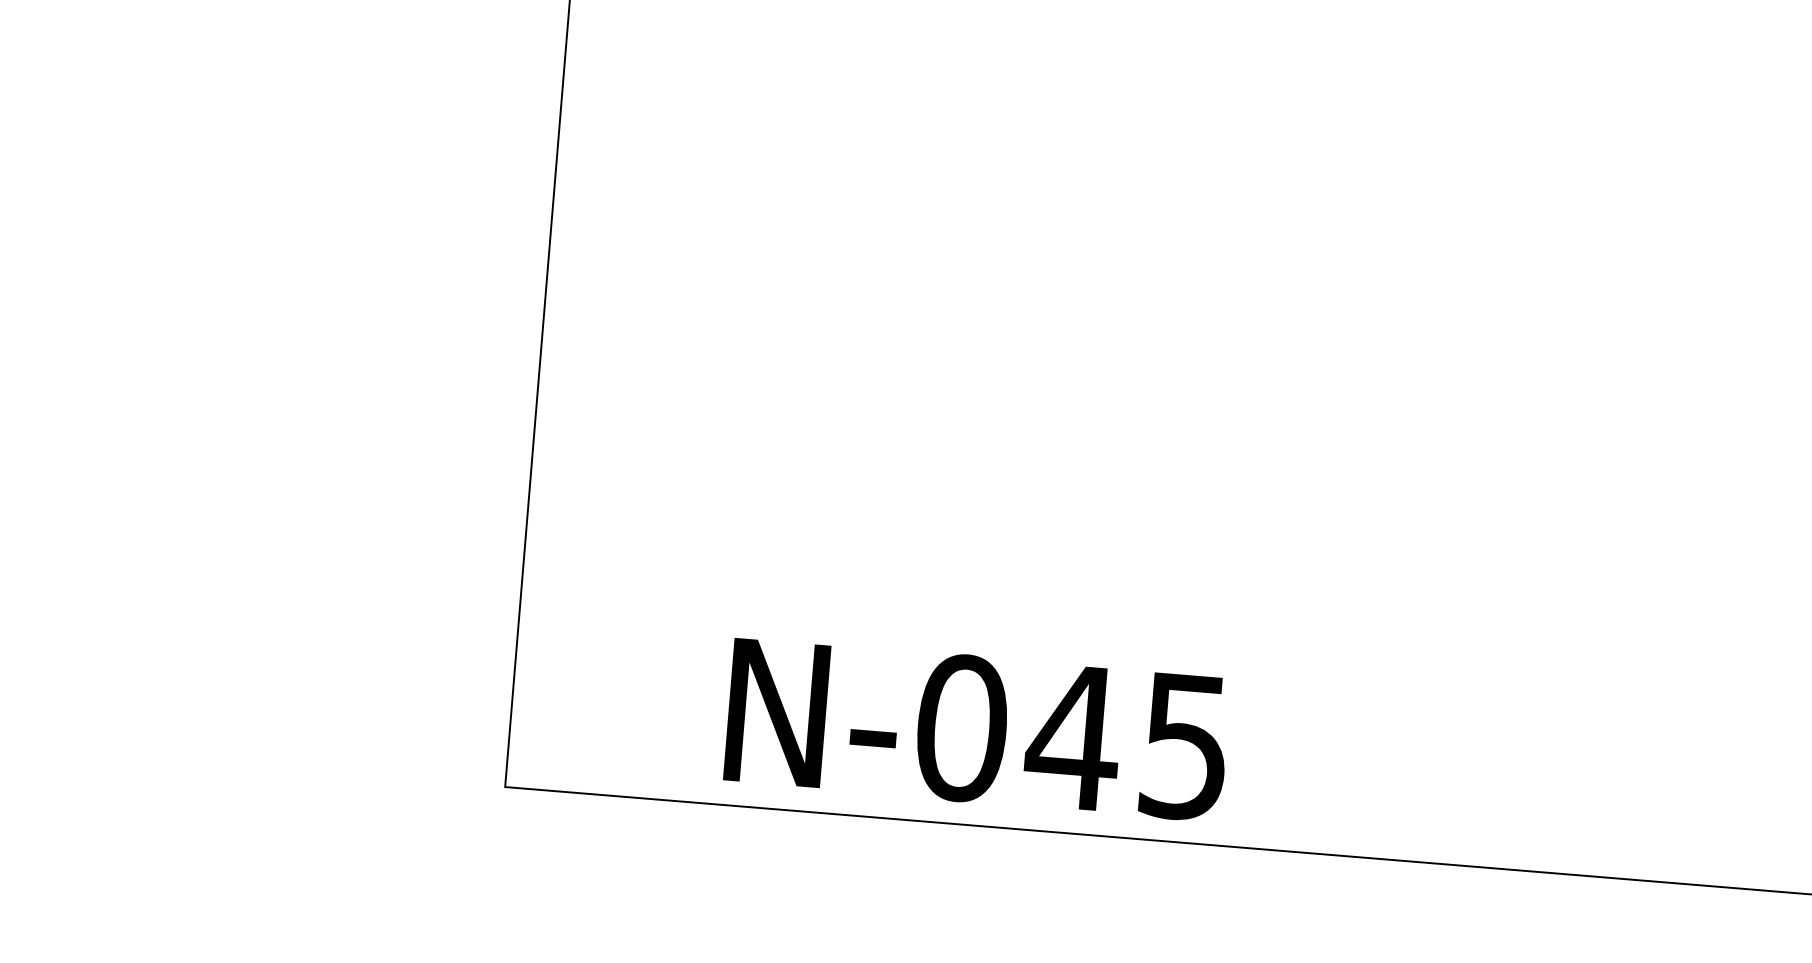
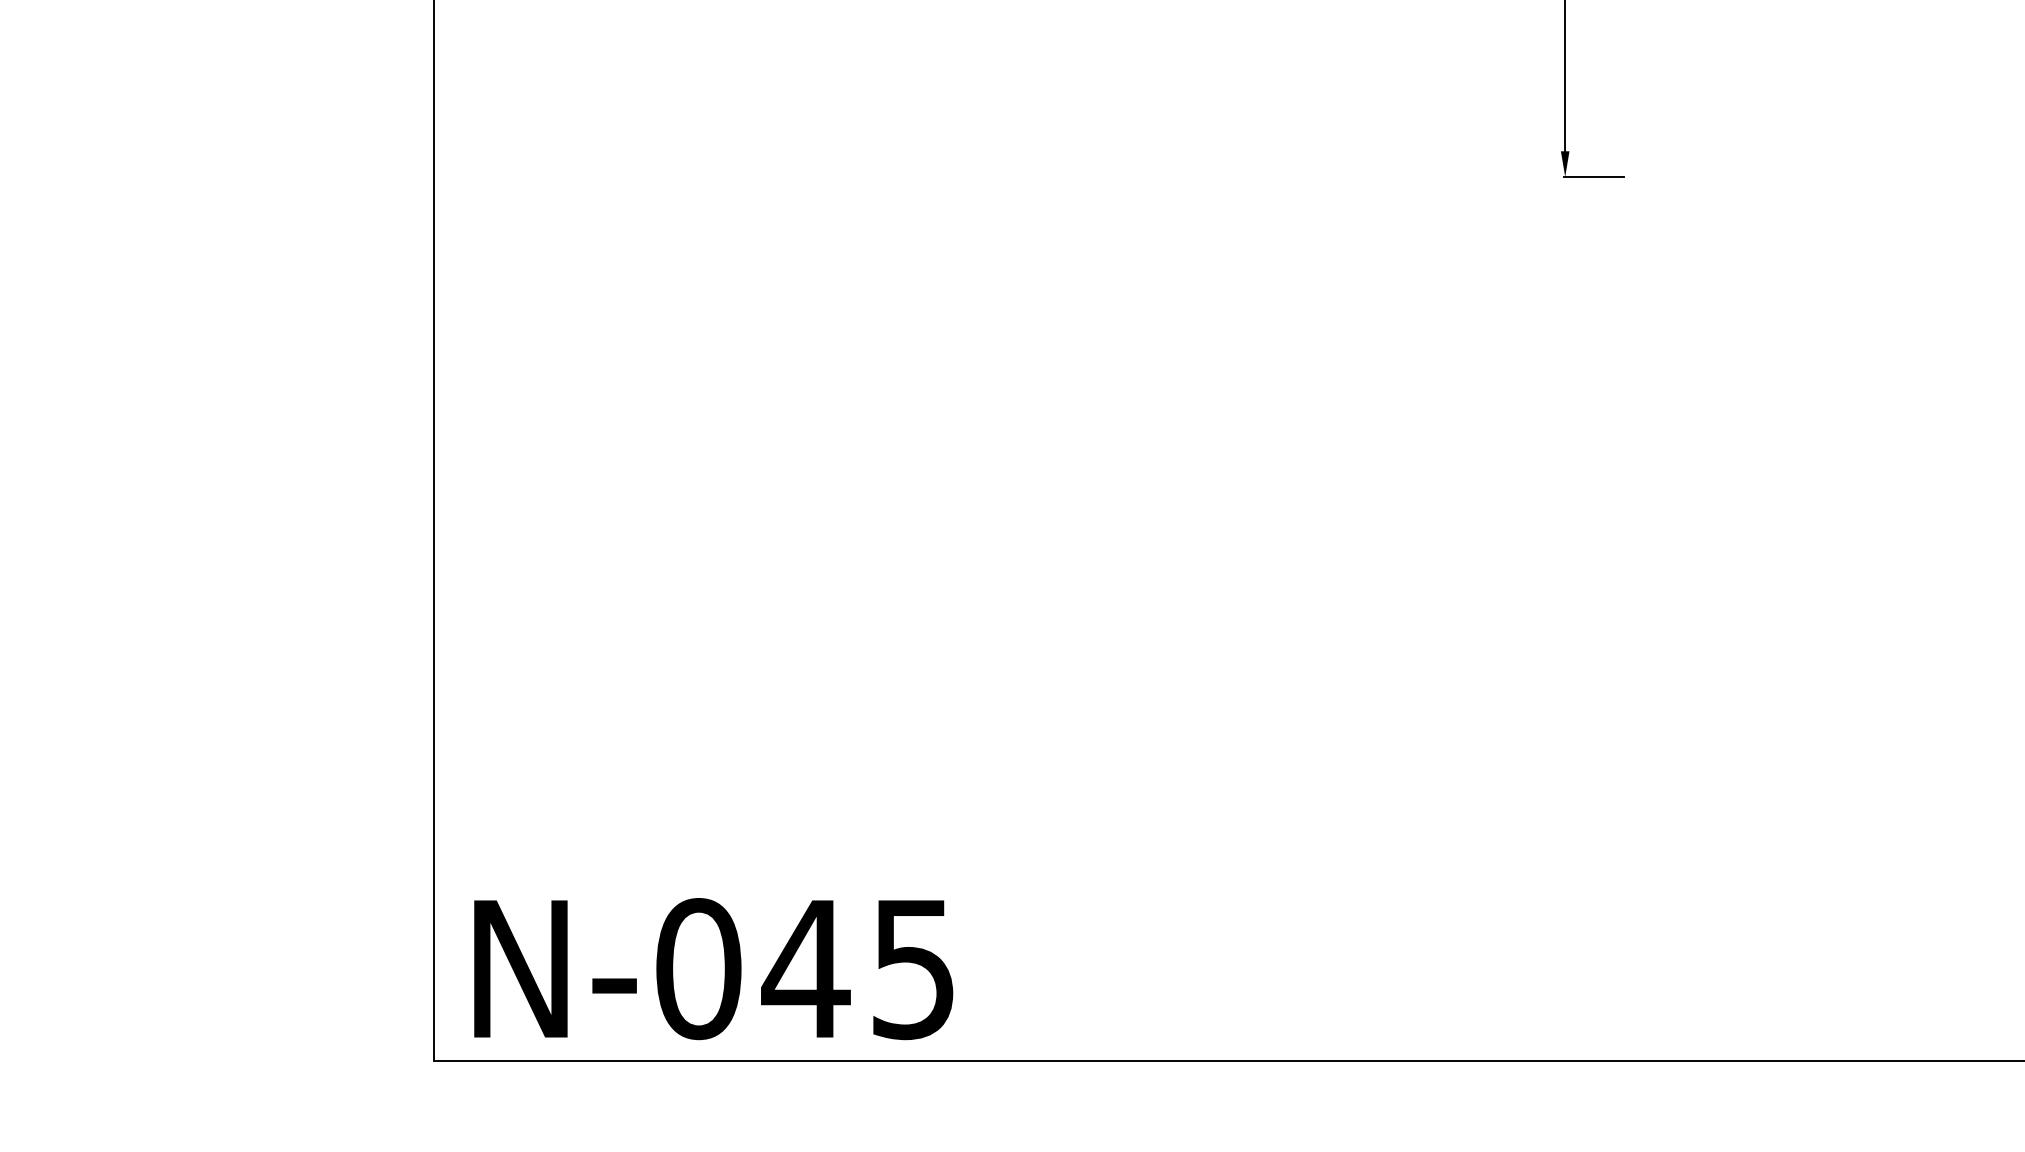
text: (977, 729) -> (713, 969), moved

